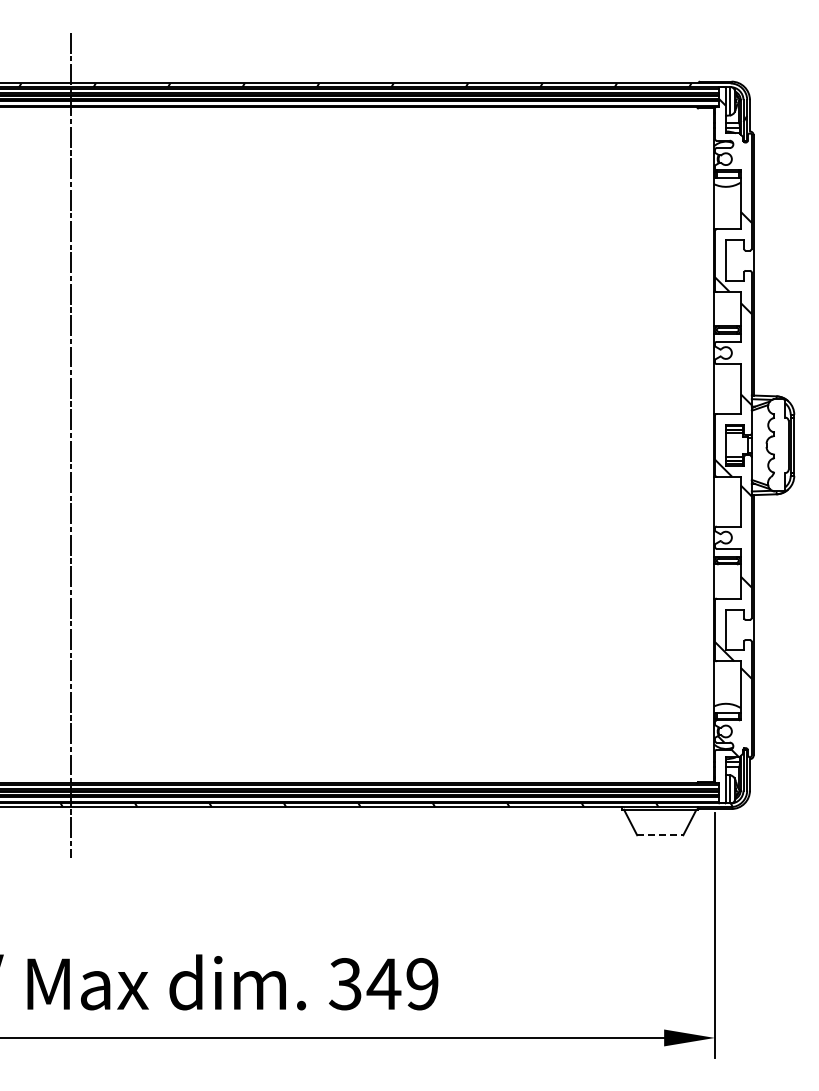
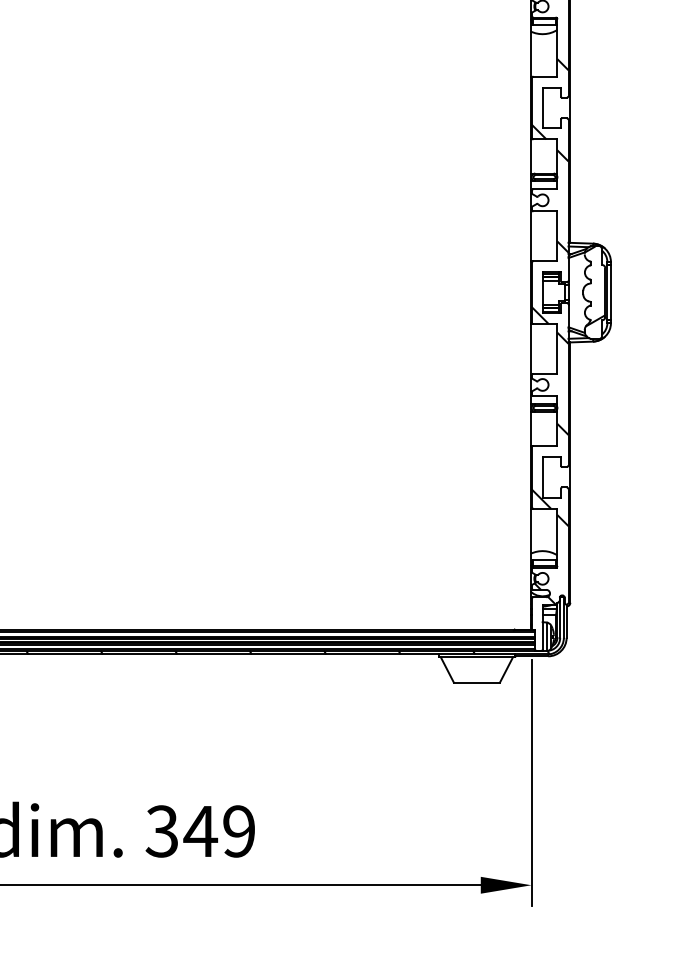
hatch: (778, 439) -> (595, 286), added
line: (660, 835) -> (477, 682), dashed -> solid

